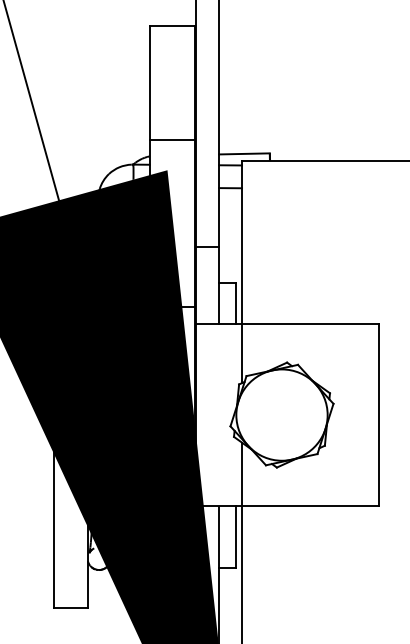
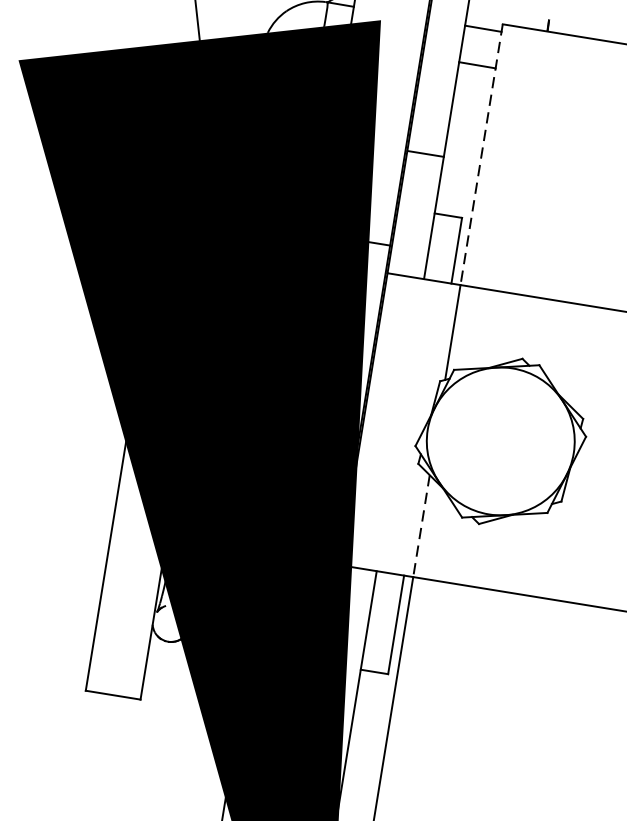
line: (244, 153) -> (508, 13), removed
line: (242, 242) -> (482, 155), solid -> dashed
line: (242, 474) -> (422, 526), solid -> dashed

